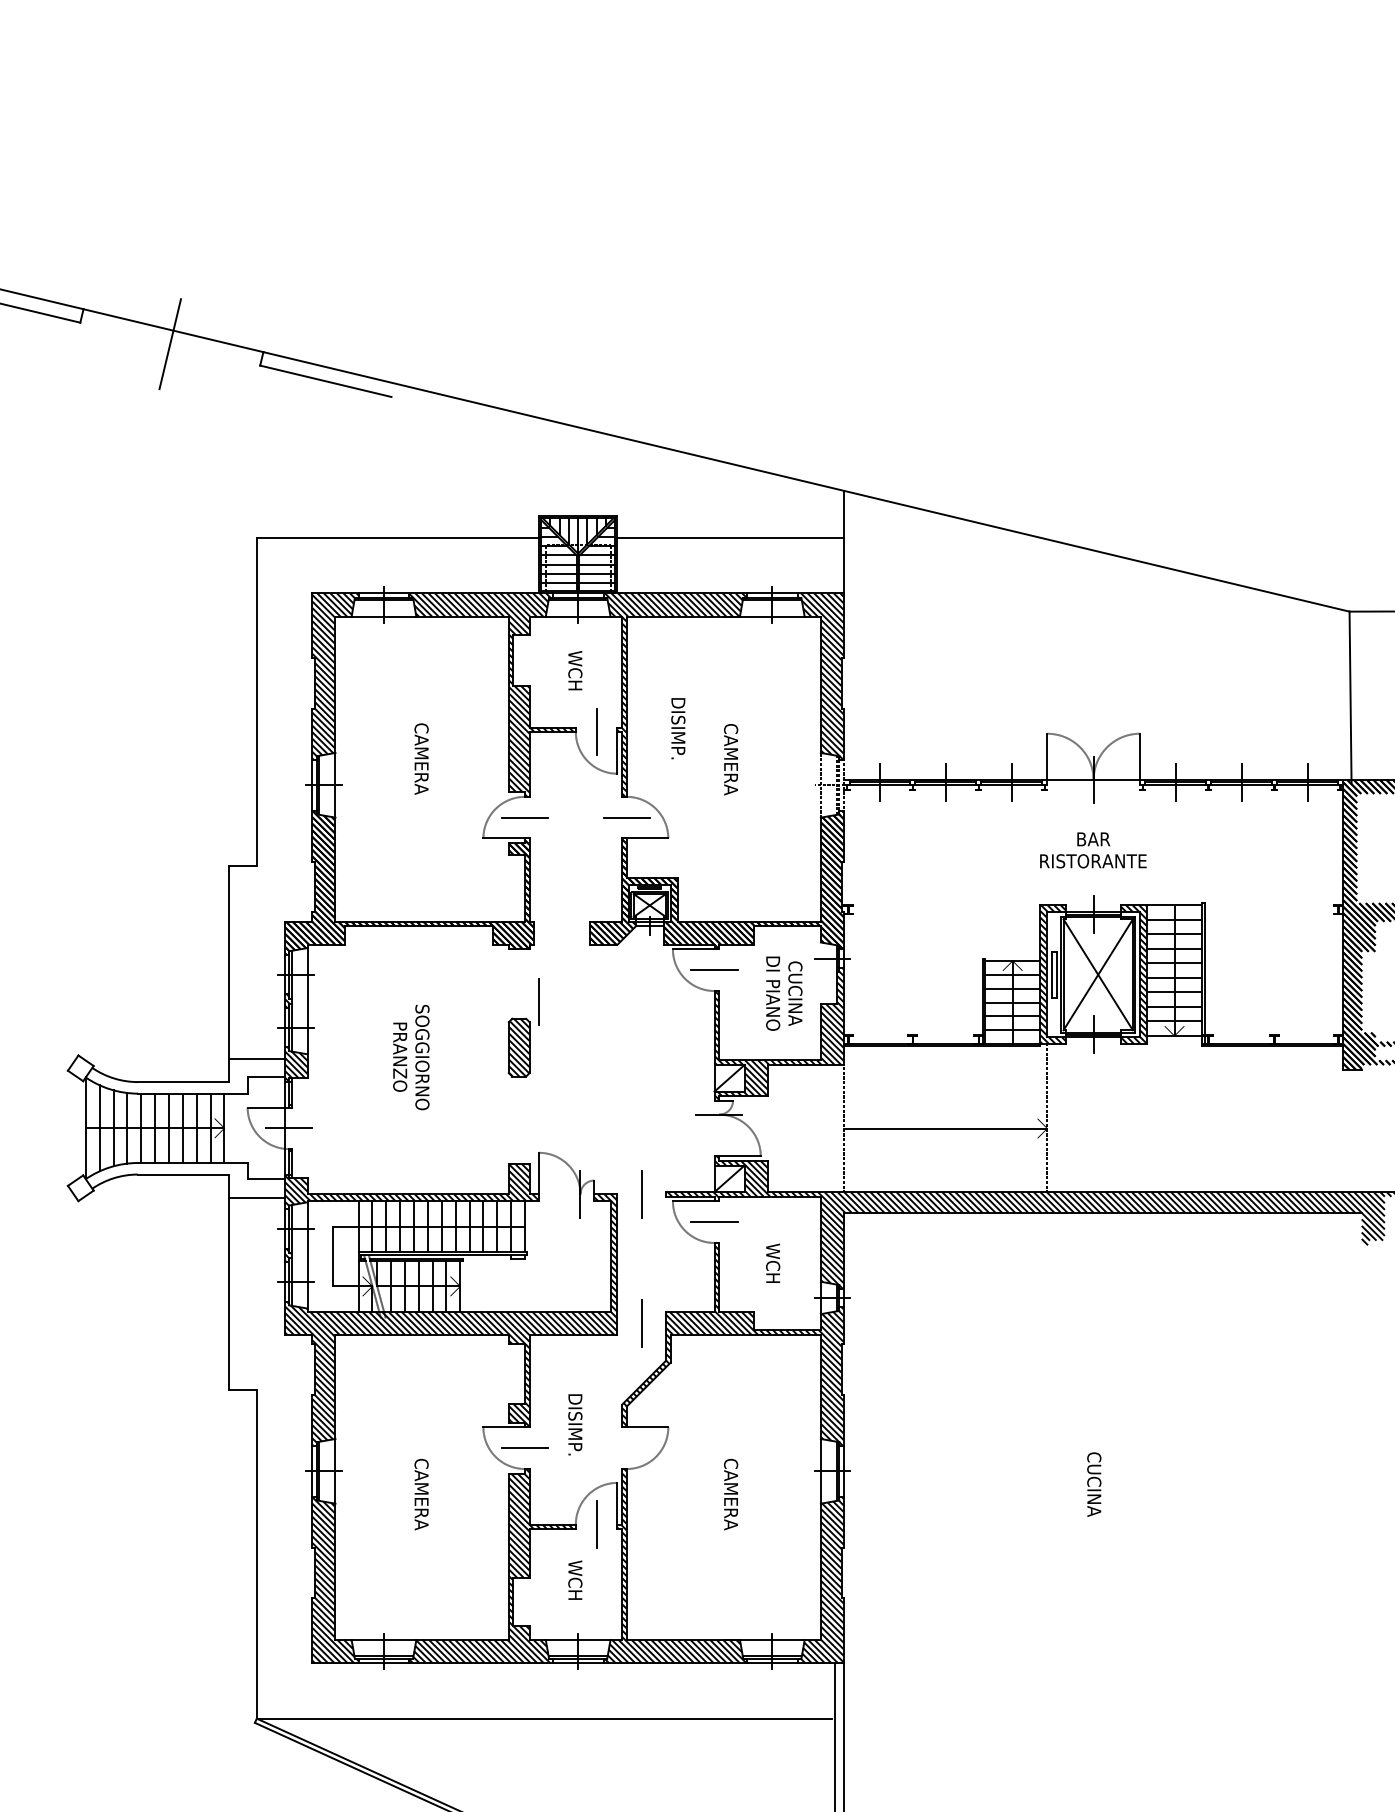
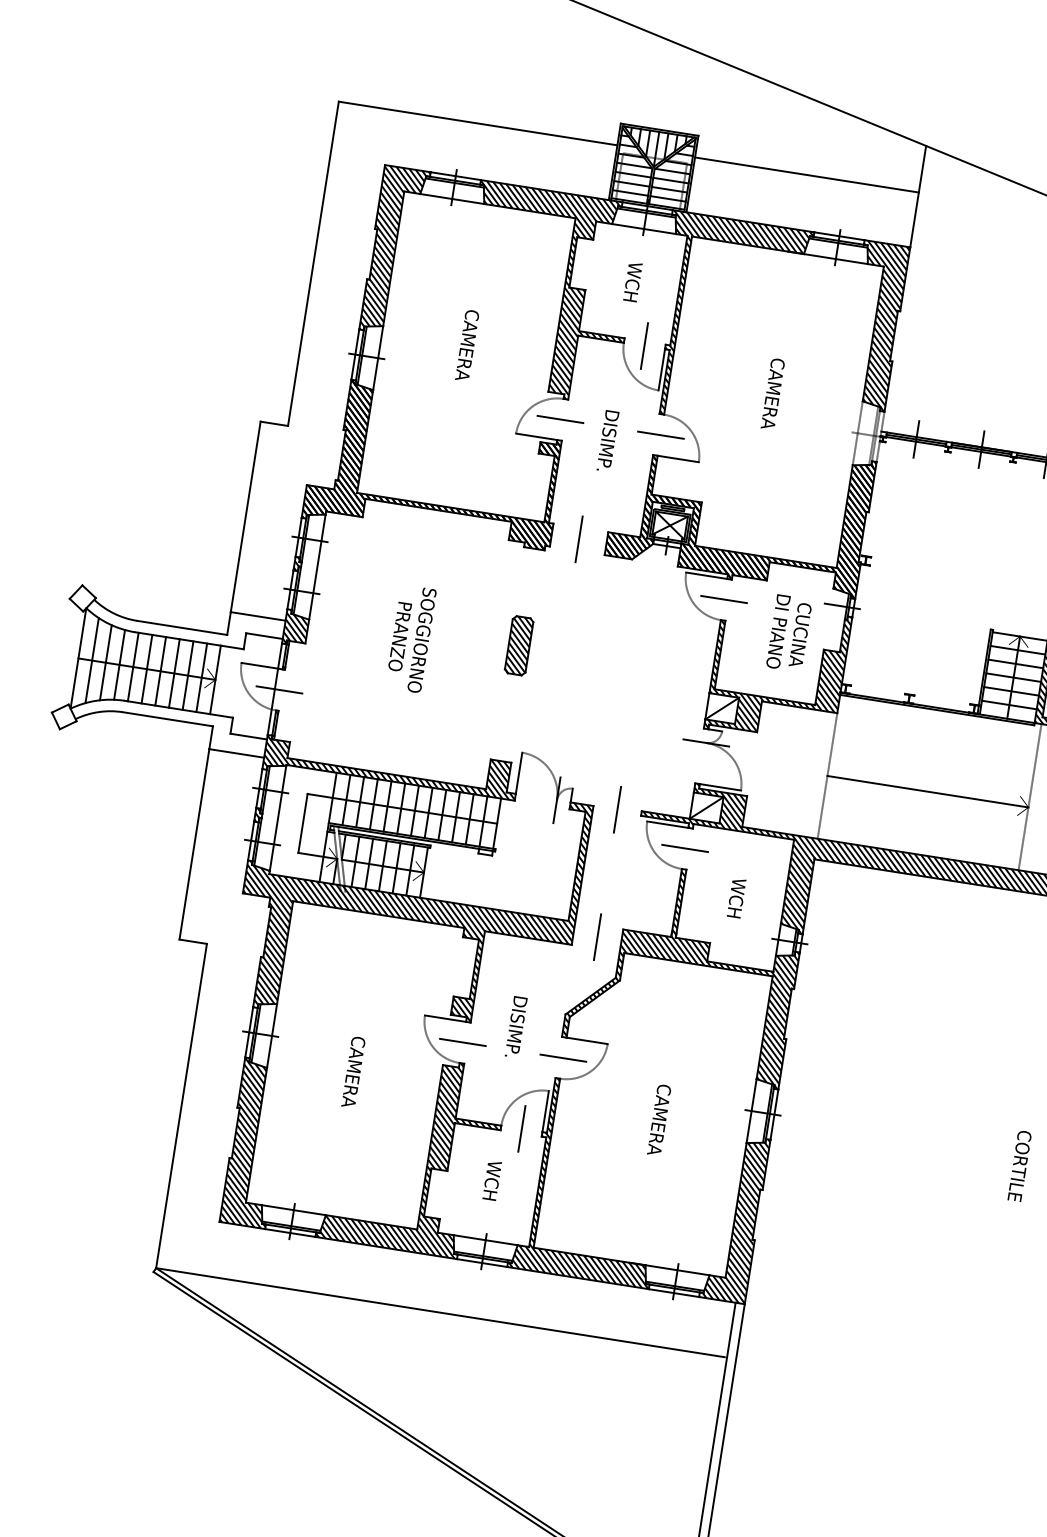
text: (678, 728) -> (608, 440), moved
line: (538, 1001) -> (578, 538), moved
line: (626, 1448) -> (563, 1058), added
text: (1094, 1483) -> (1020, 1165), CUCINA -> CORTILE

